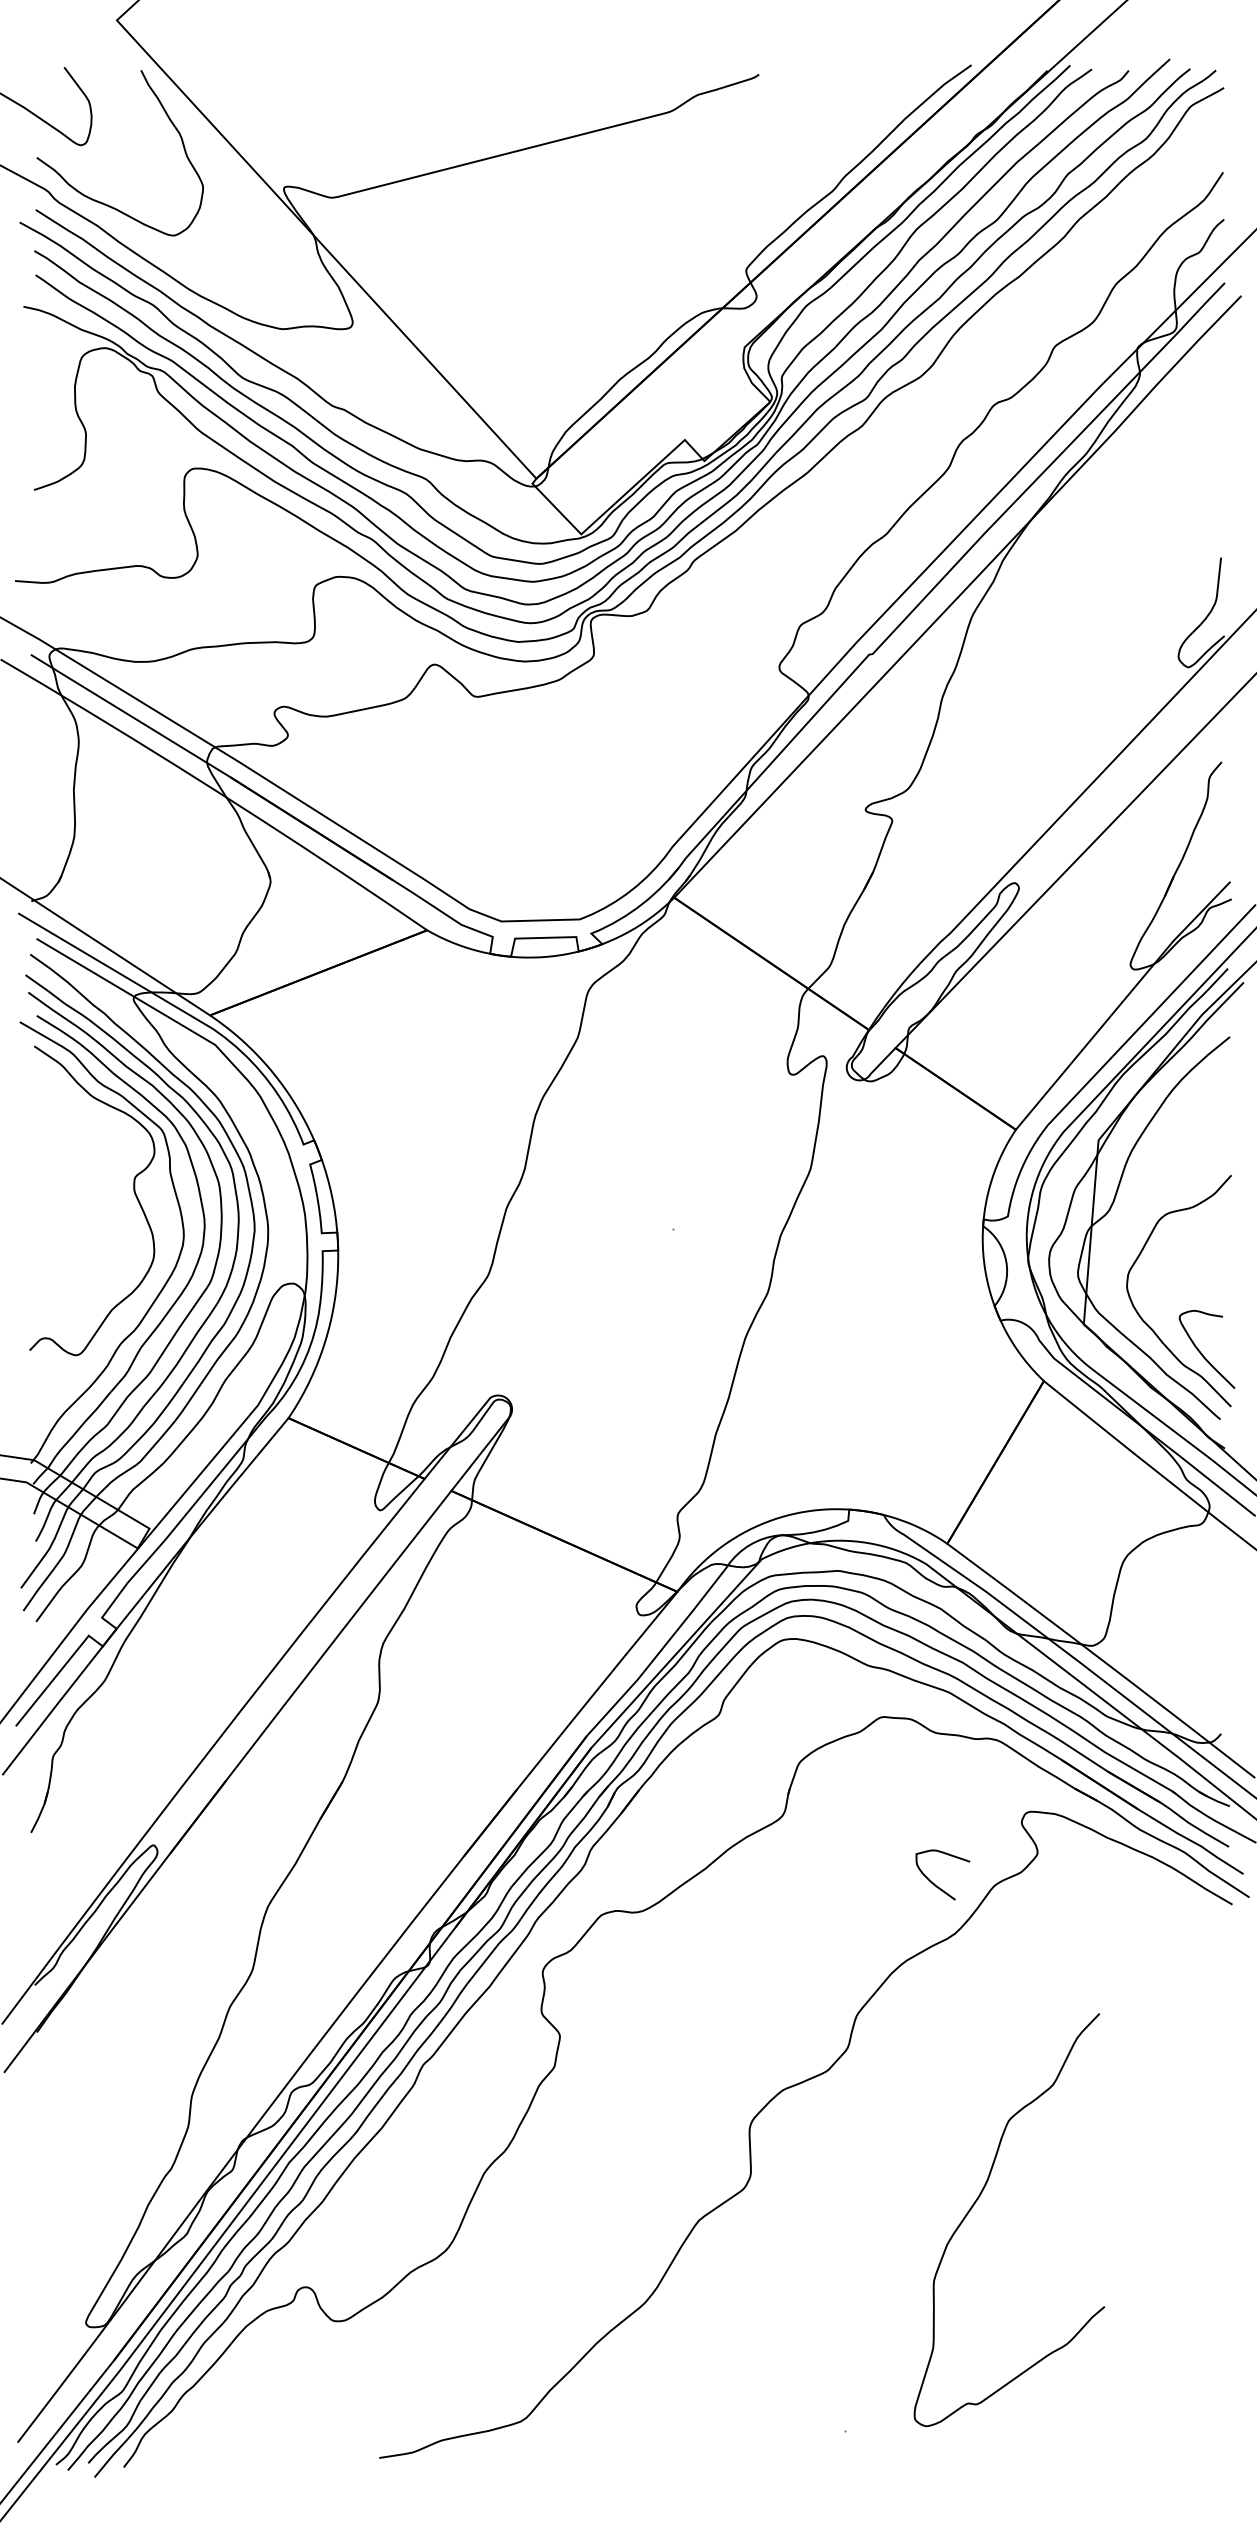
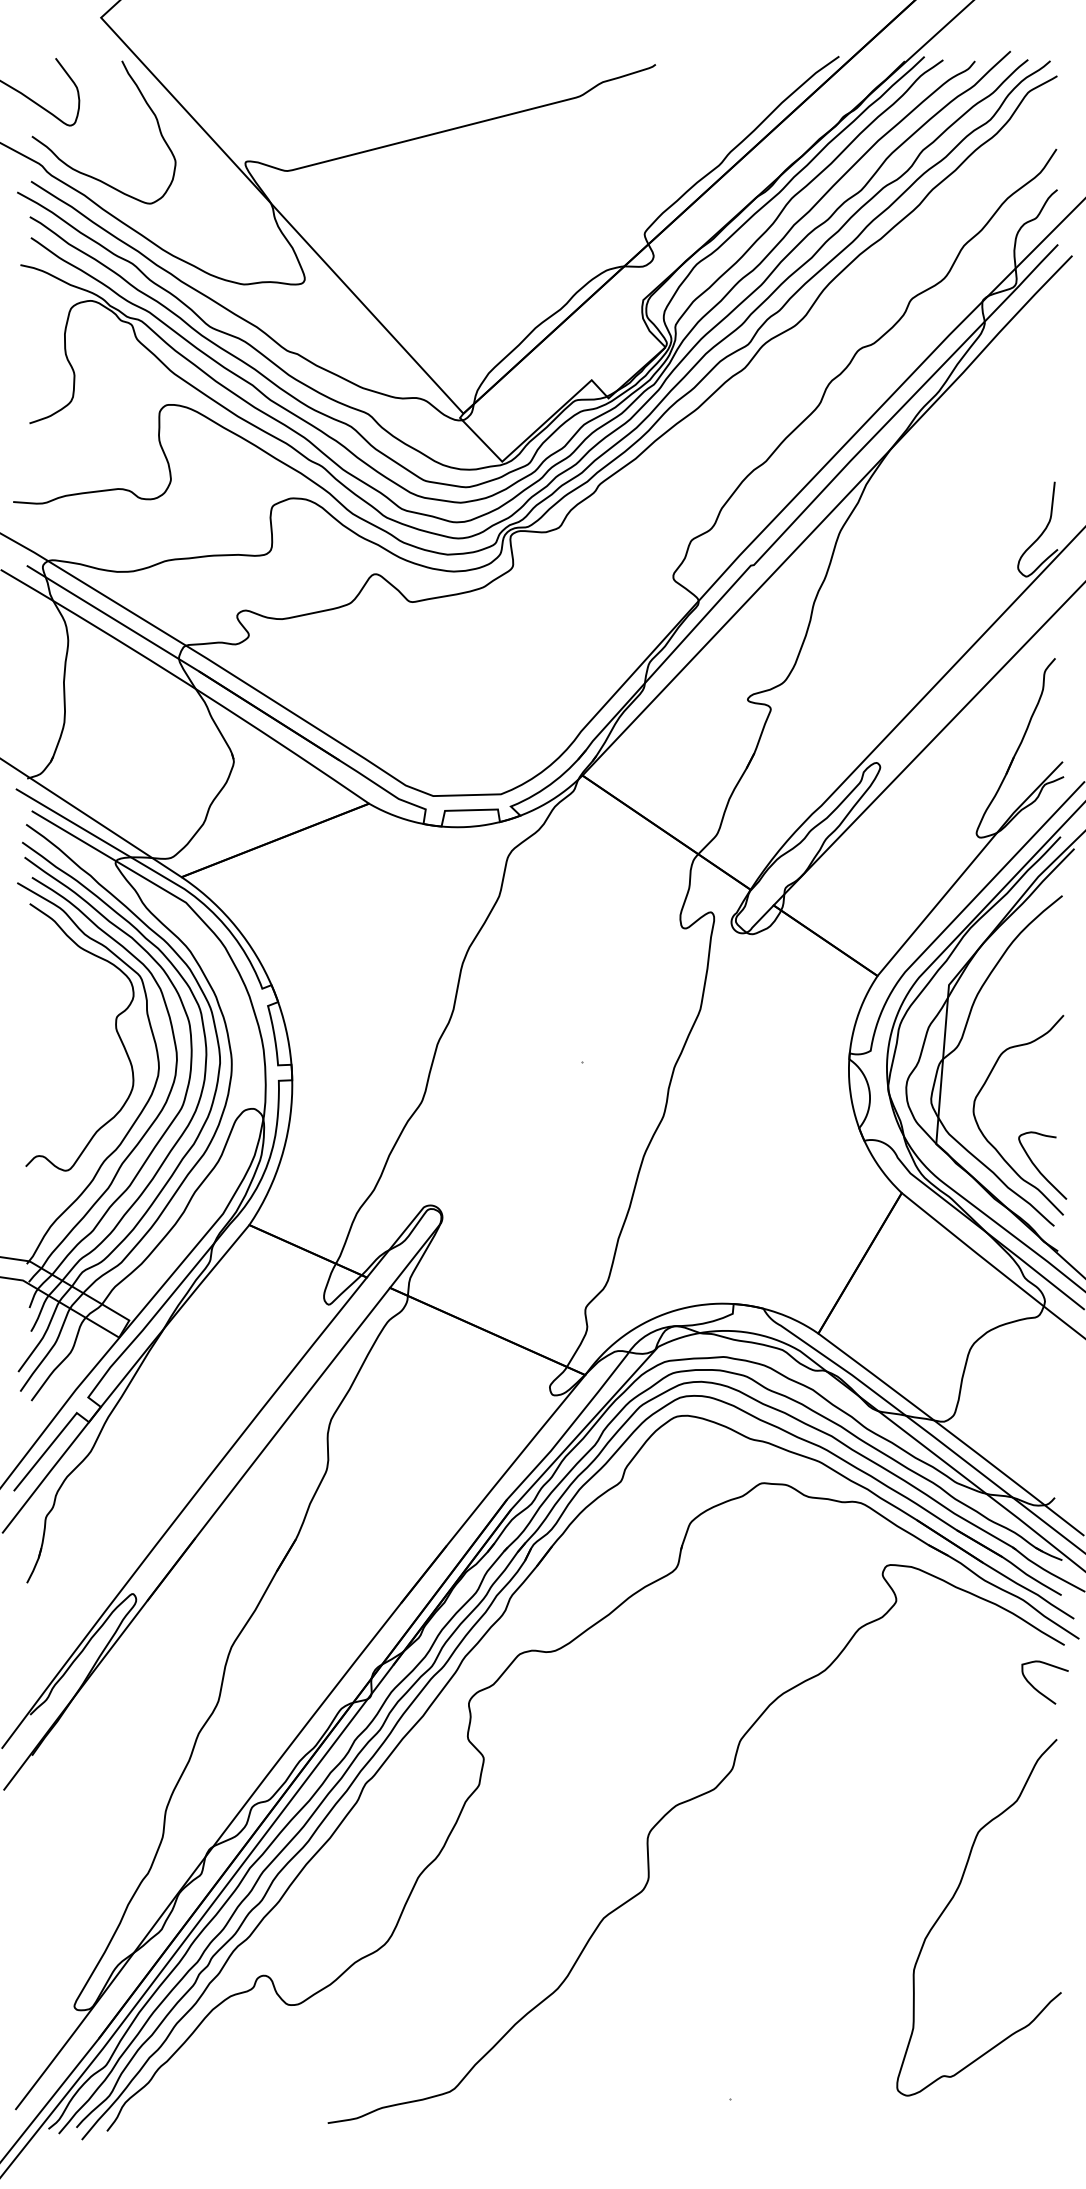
curve: (933, 1882) -> (1037, 1689), moved
curve: (978, 2199) -> (952, 1899), moved

